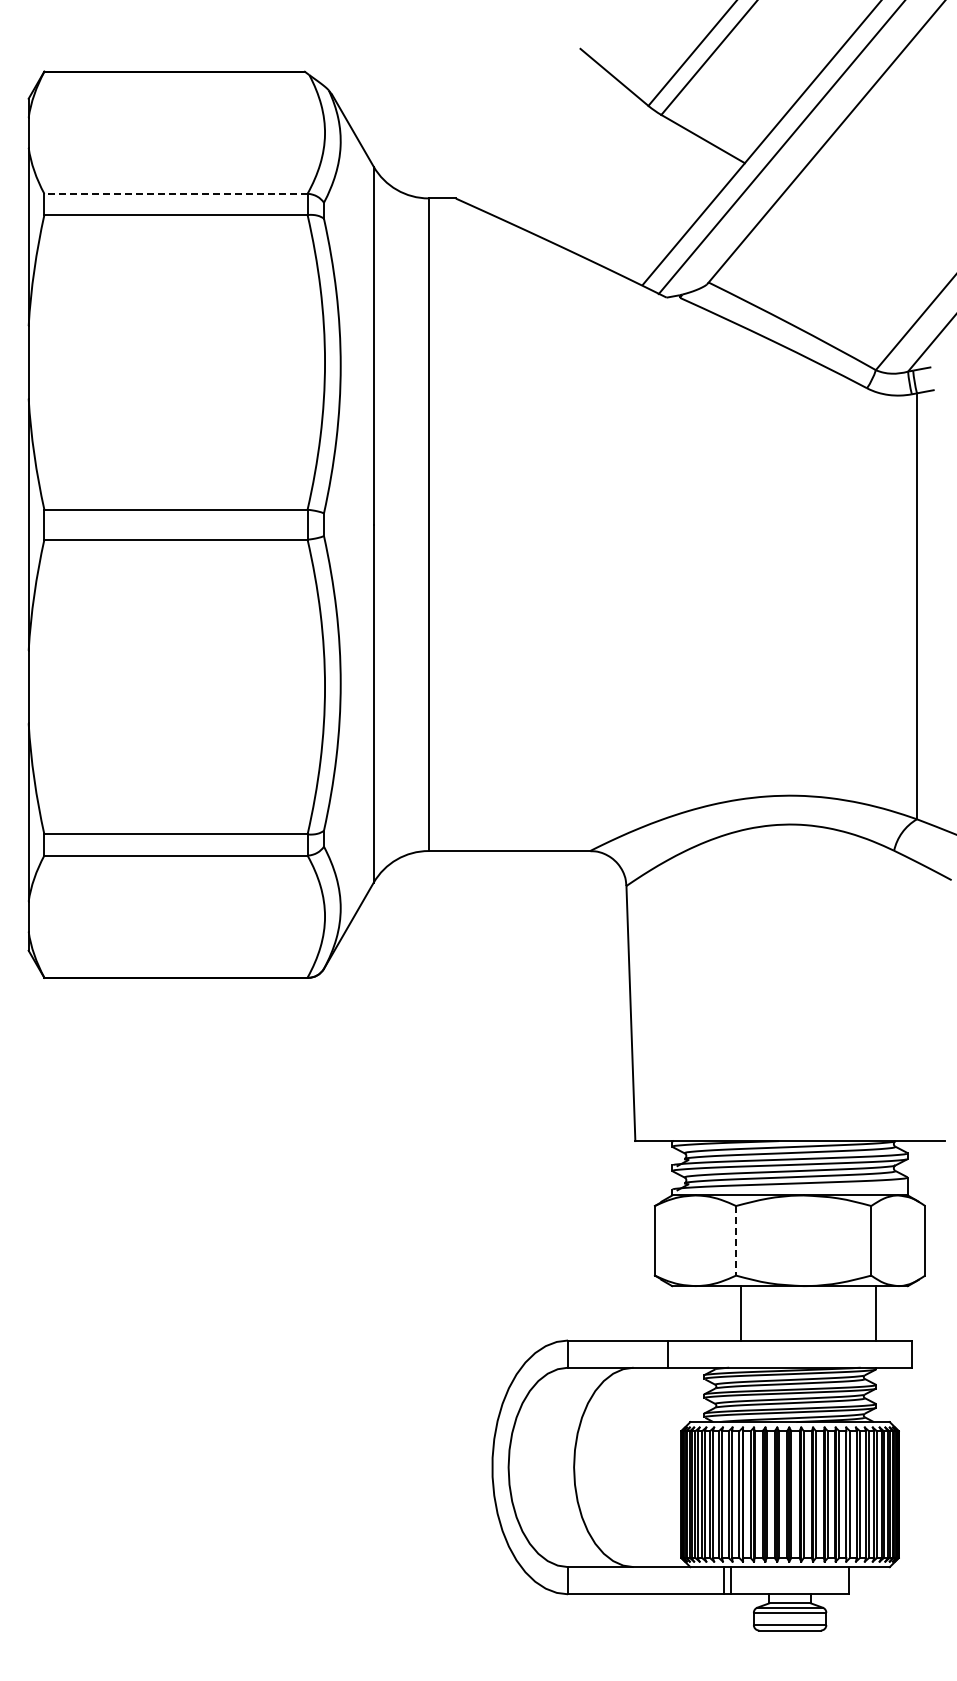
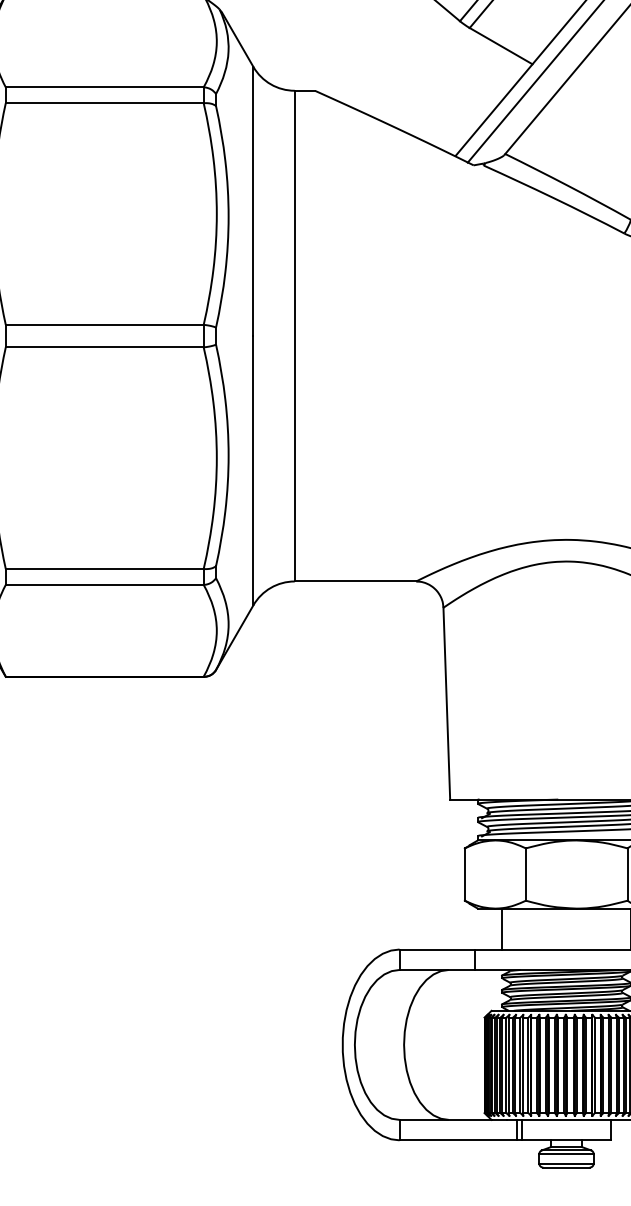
line: (175, 193) -> (104, 87), dashed -> solid
line: (736, 1240) -> (526, 874), dashed -> solid
line: (740, 1313) -> (501, 929), moved

